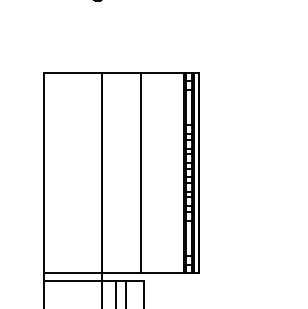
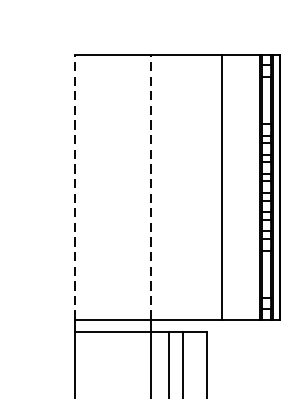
line: (44, 172) -> (74, 186), solid -> dashed
line: (101, 172) -> (150, 186), solid -> dashed
line: (141, 172) -> (222, 186), moved

